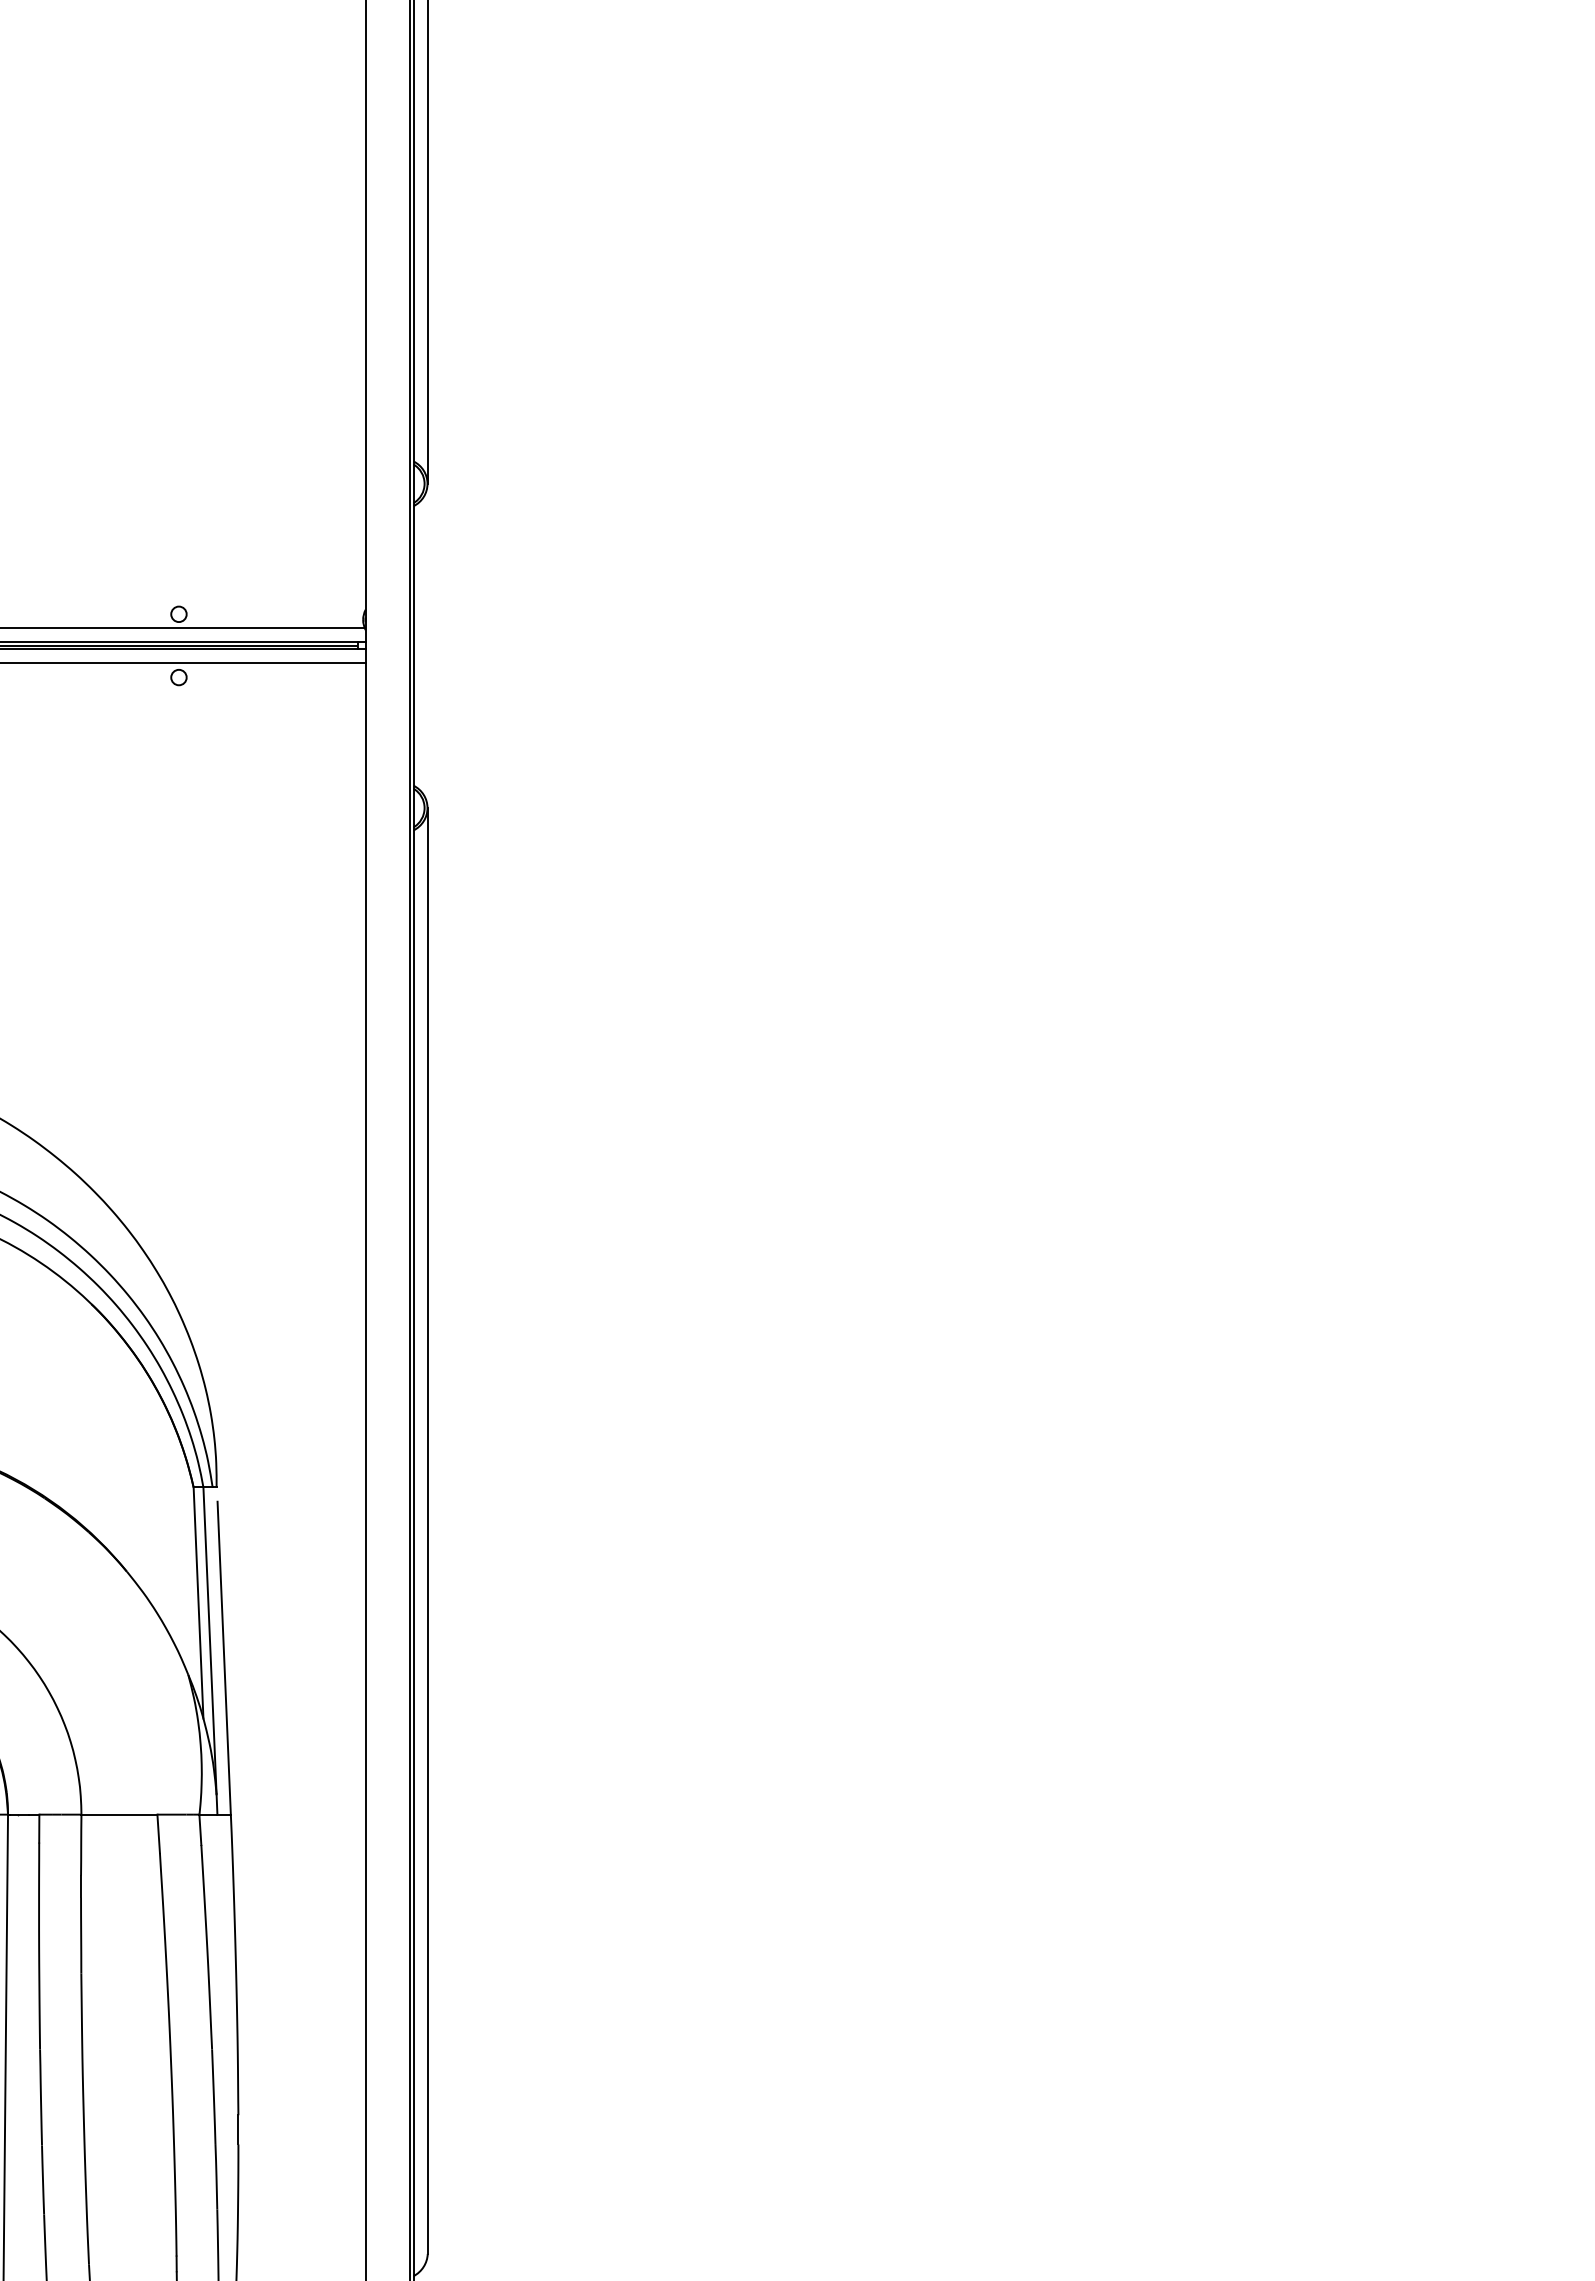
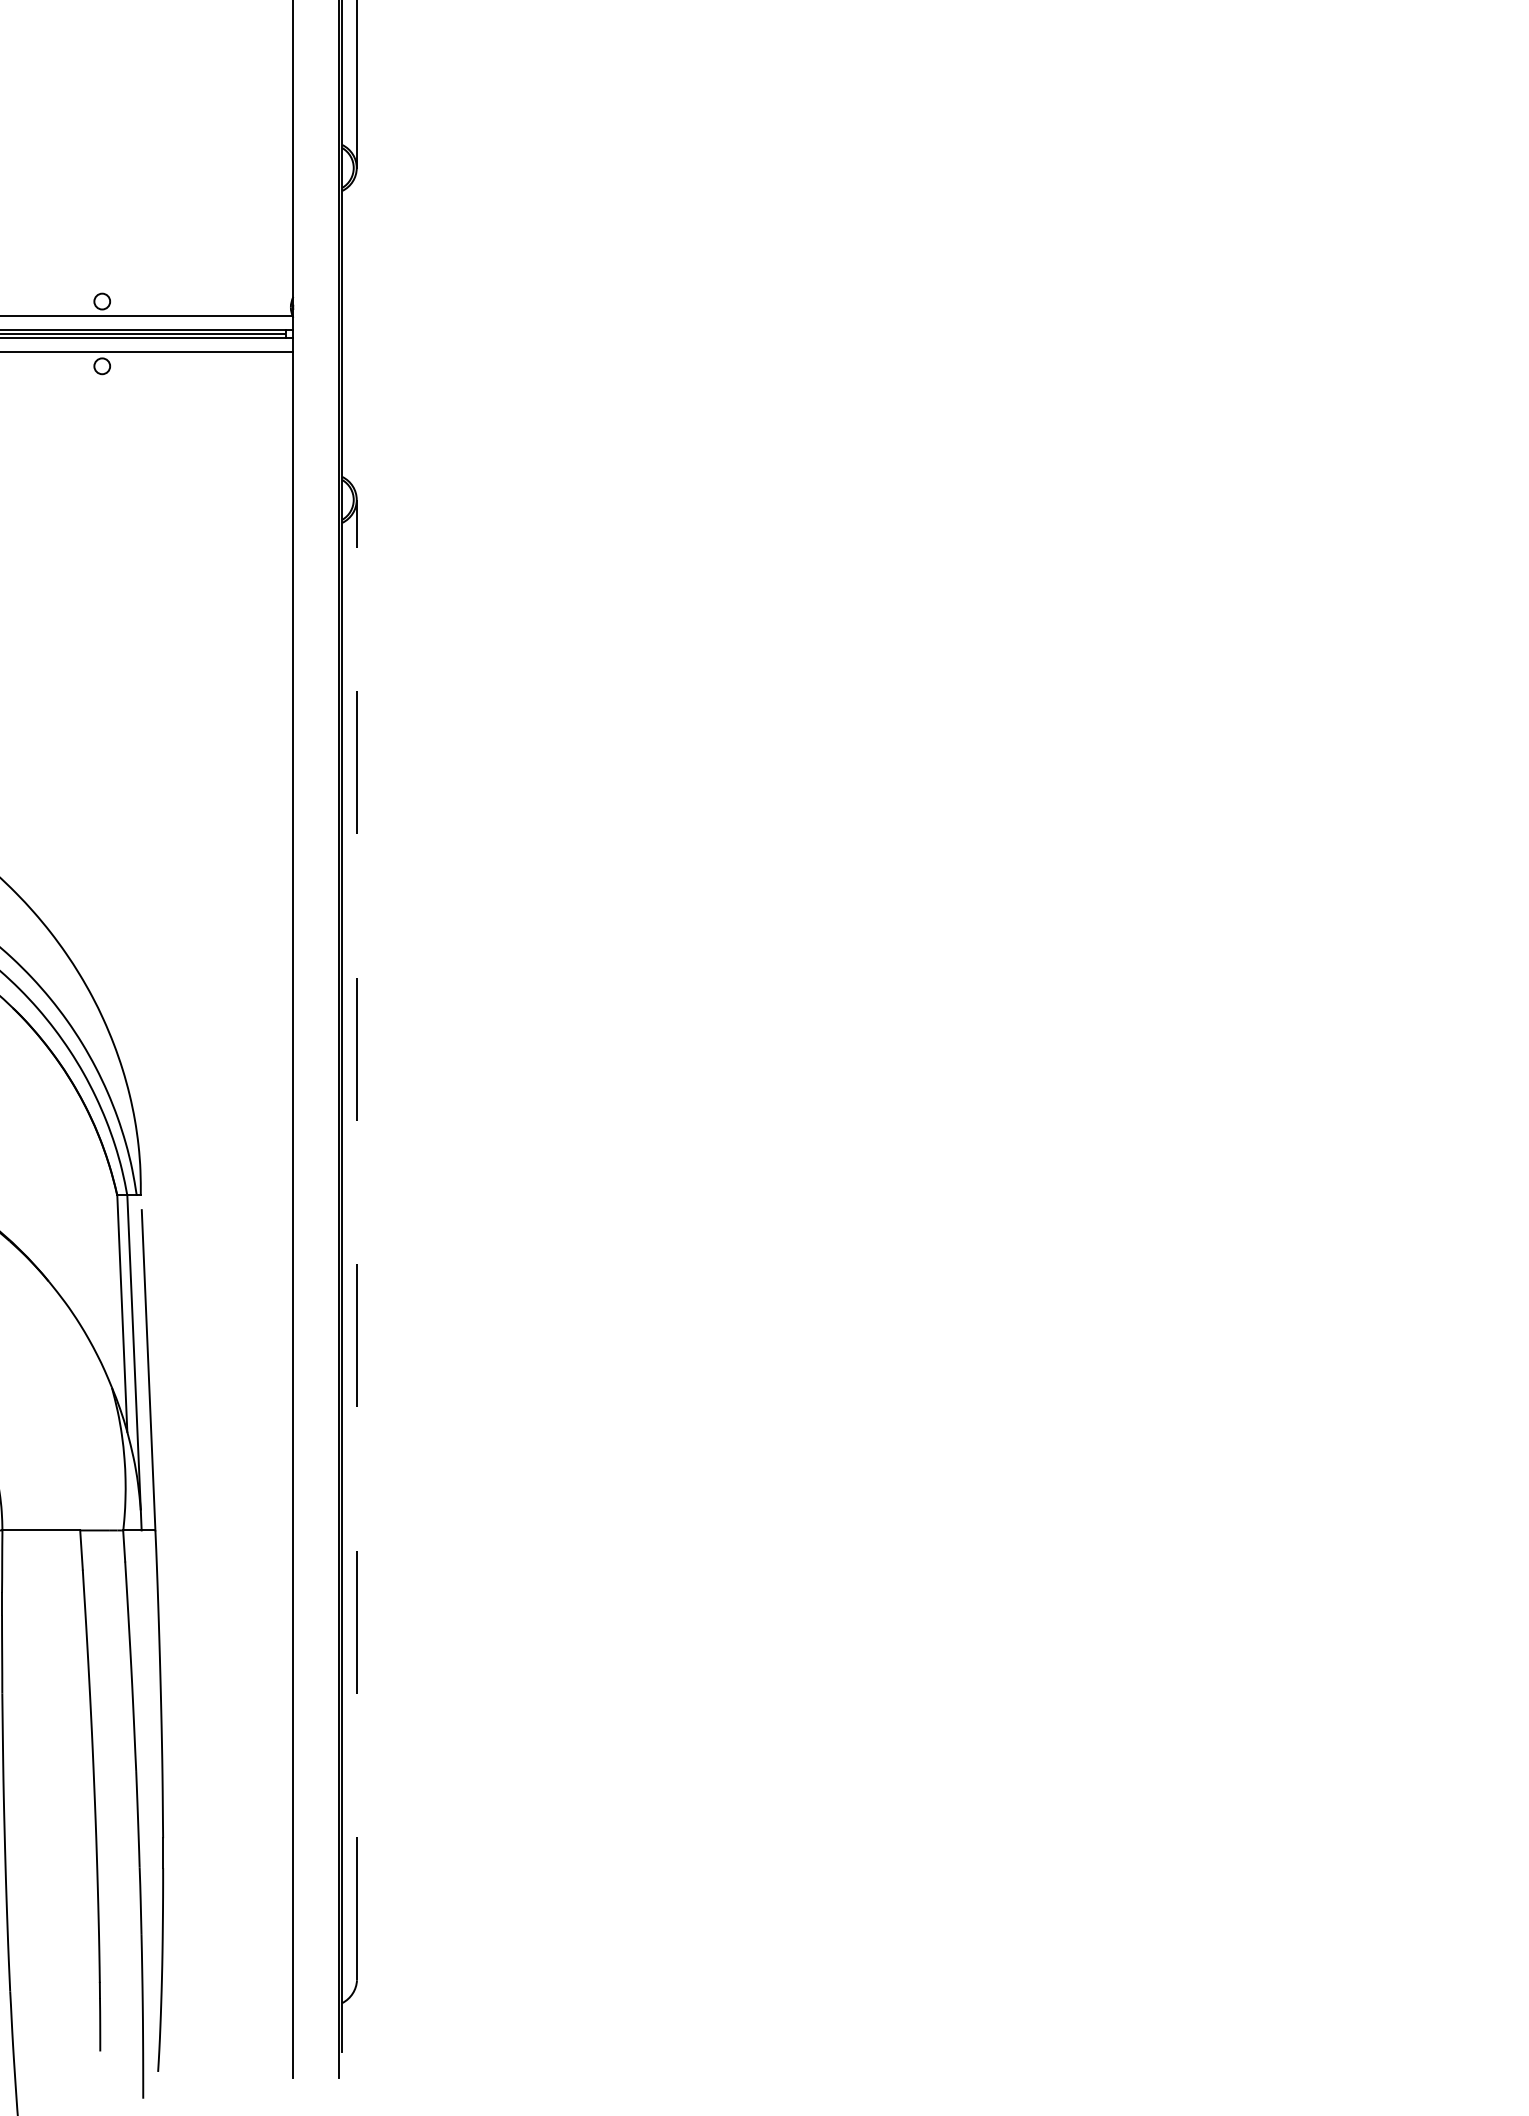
line: (427, 1530) -> (356, 1239), solid -> dashed

